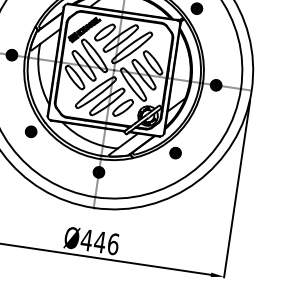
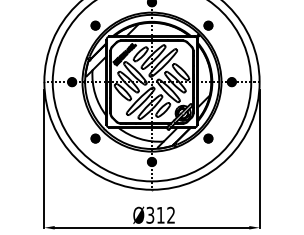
text: (99, 241) -> (160, 214), Ø446 -> Ø312

